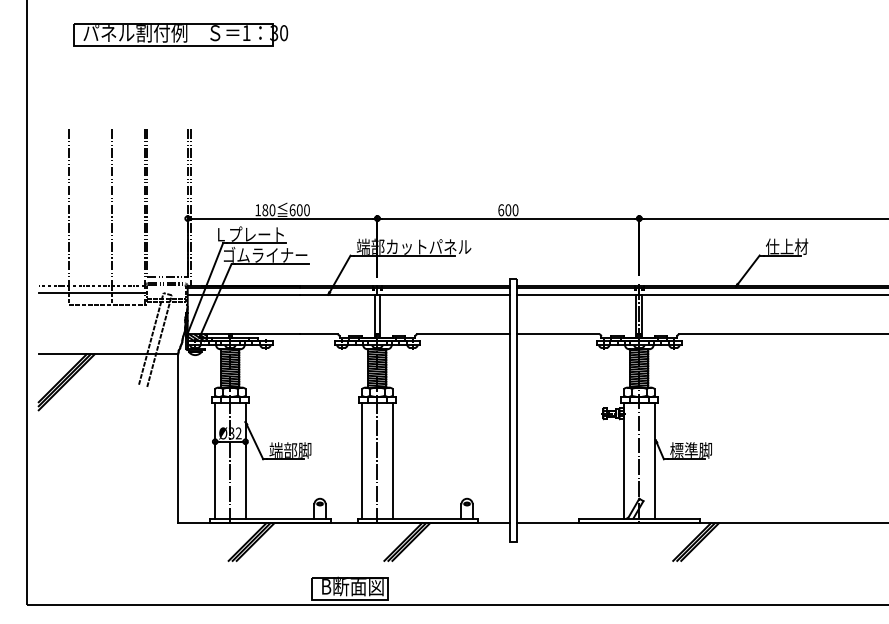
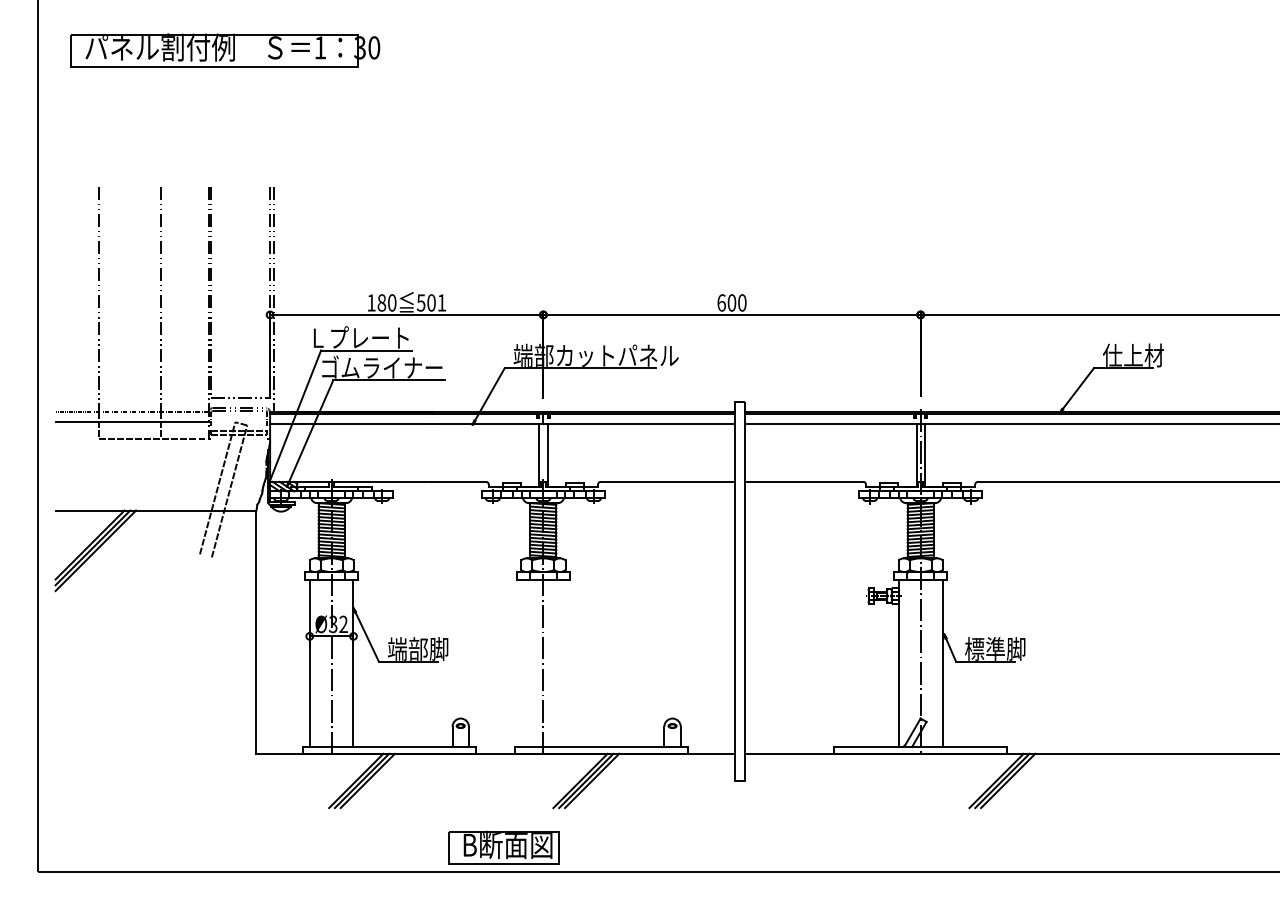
part: (180, 34) -> (225, 49), moved
text: (299, 210) -> (431, 303), 600 -> 501
line: (362, 460) -> (521, 663), removed
line: (392, 460) -> (565, 663), removed

